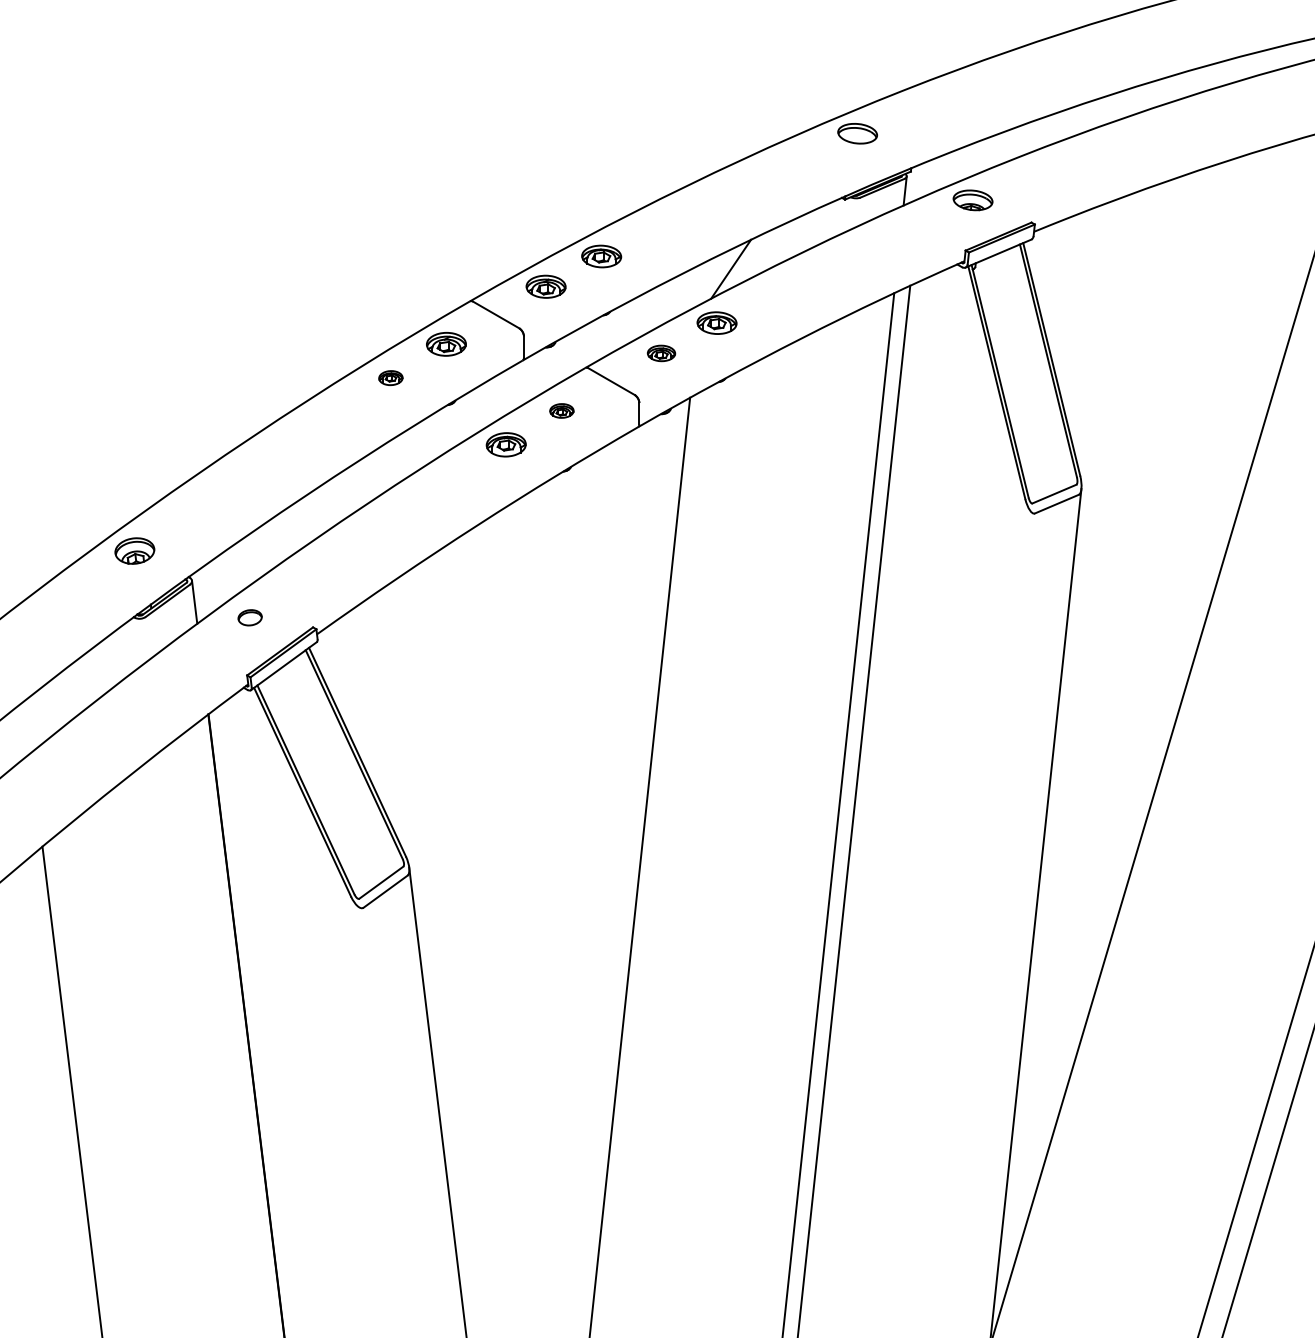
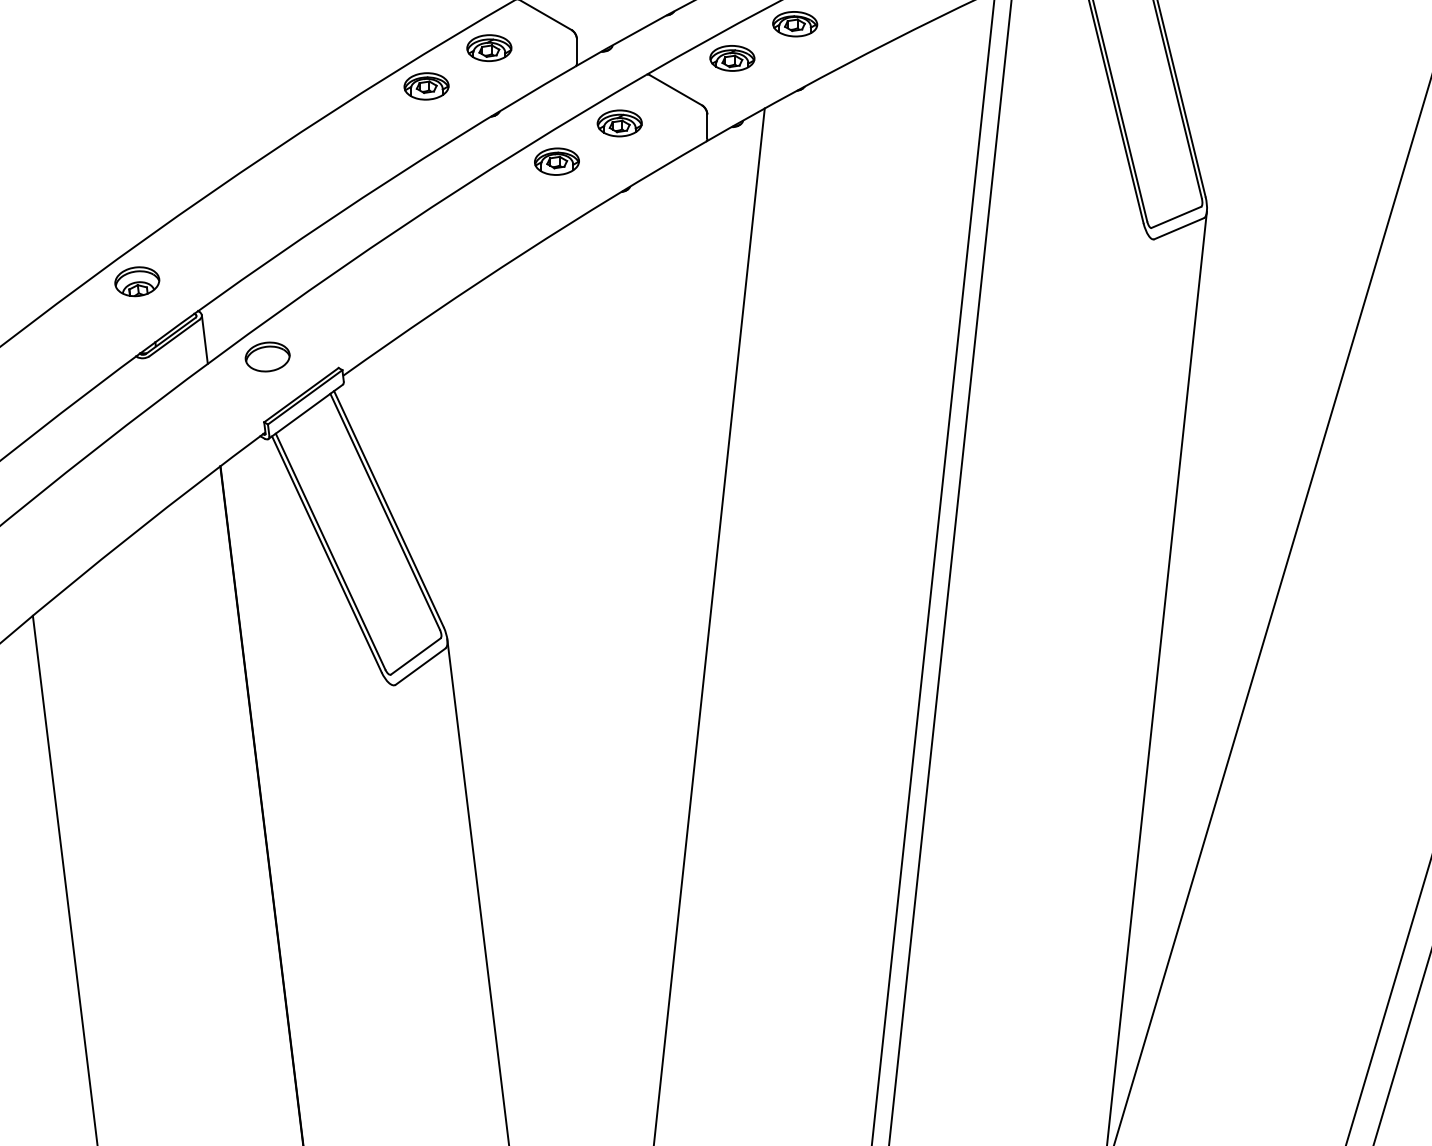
part: (661, 353) -> (732, 58), size x1.43
part: (390, 377) -> (426, 85), size x1.67
part: (561, 410) -> (619, 122), size x1.67
part: (249, 617) -> (266, 356), size x1.67

